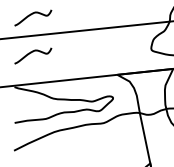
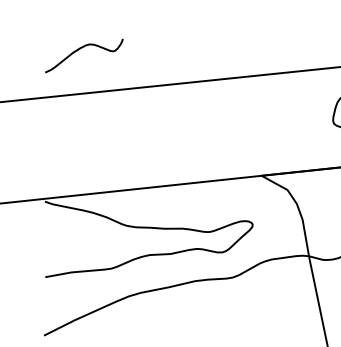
curve: (31, 53) -> (80, 130), removed

